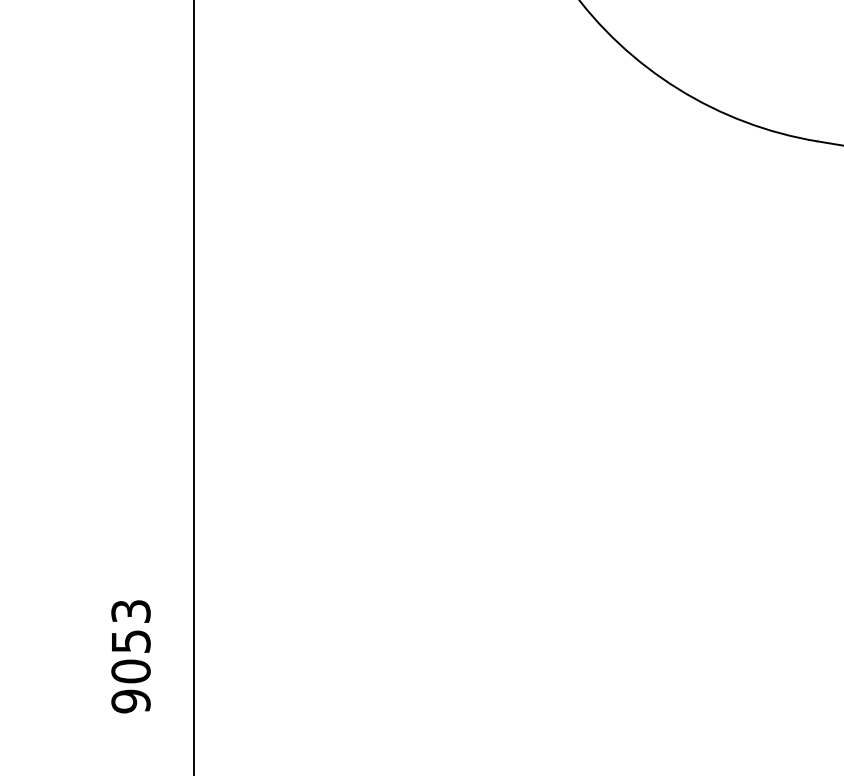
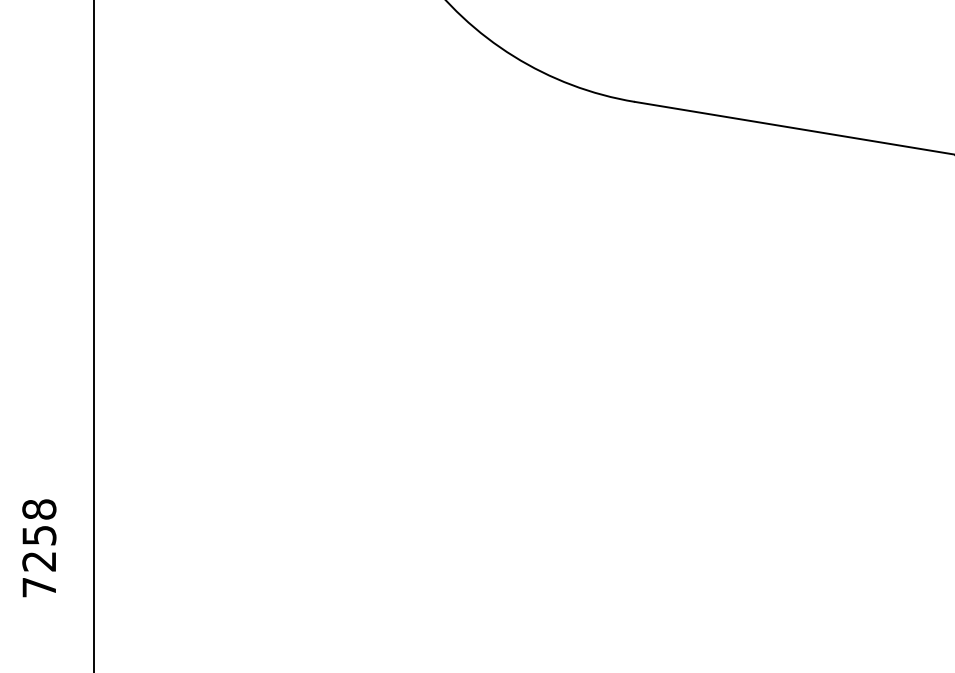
text: (131, 656) -> (39, 548), 9053 -> 7258

